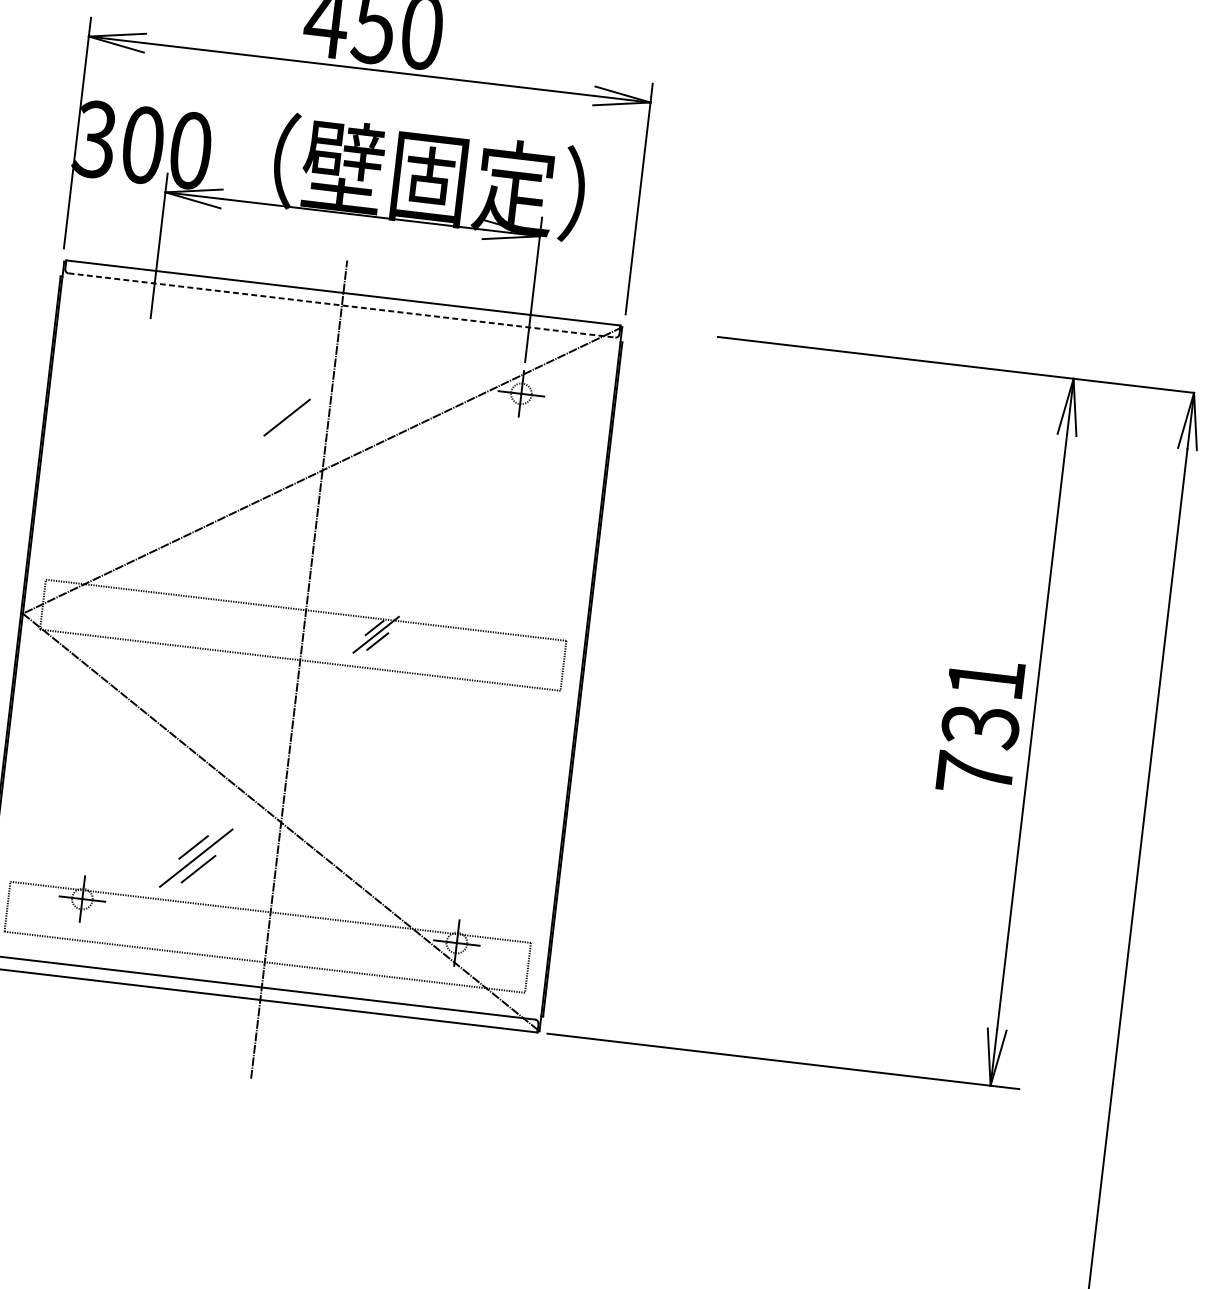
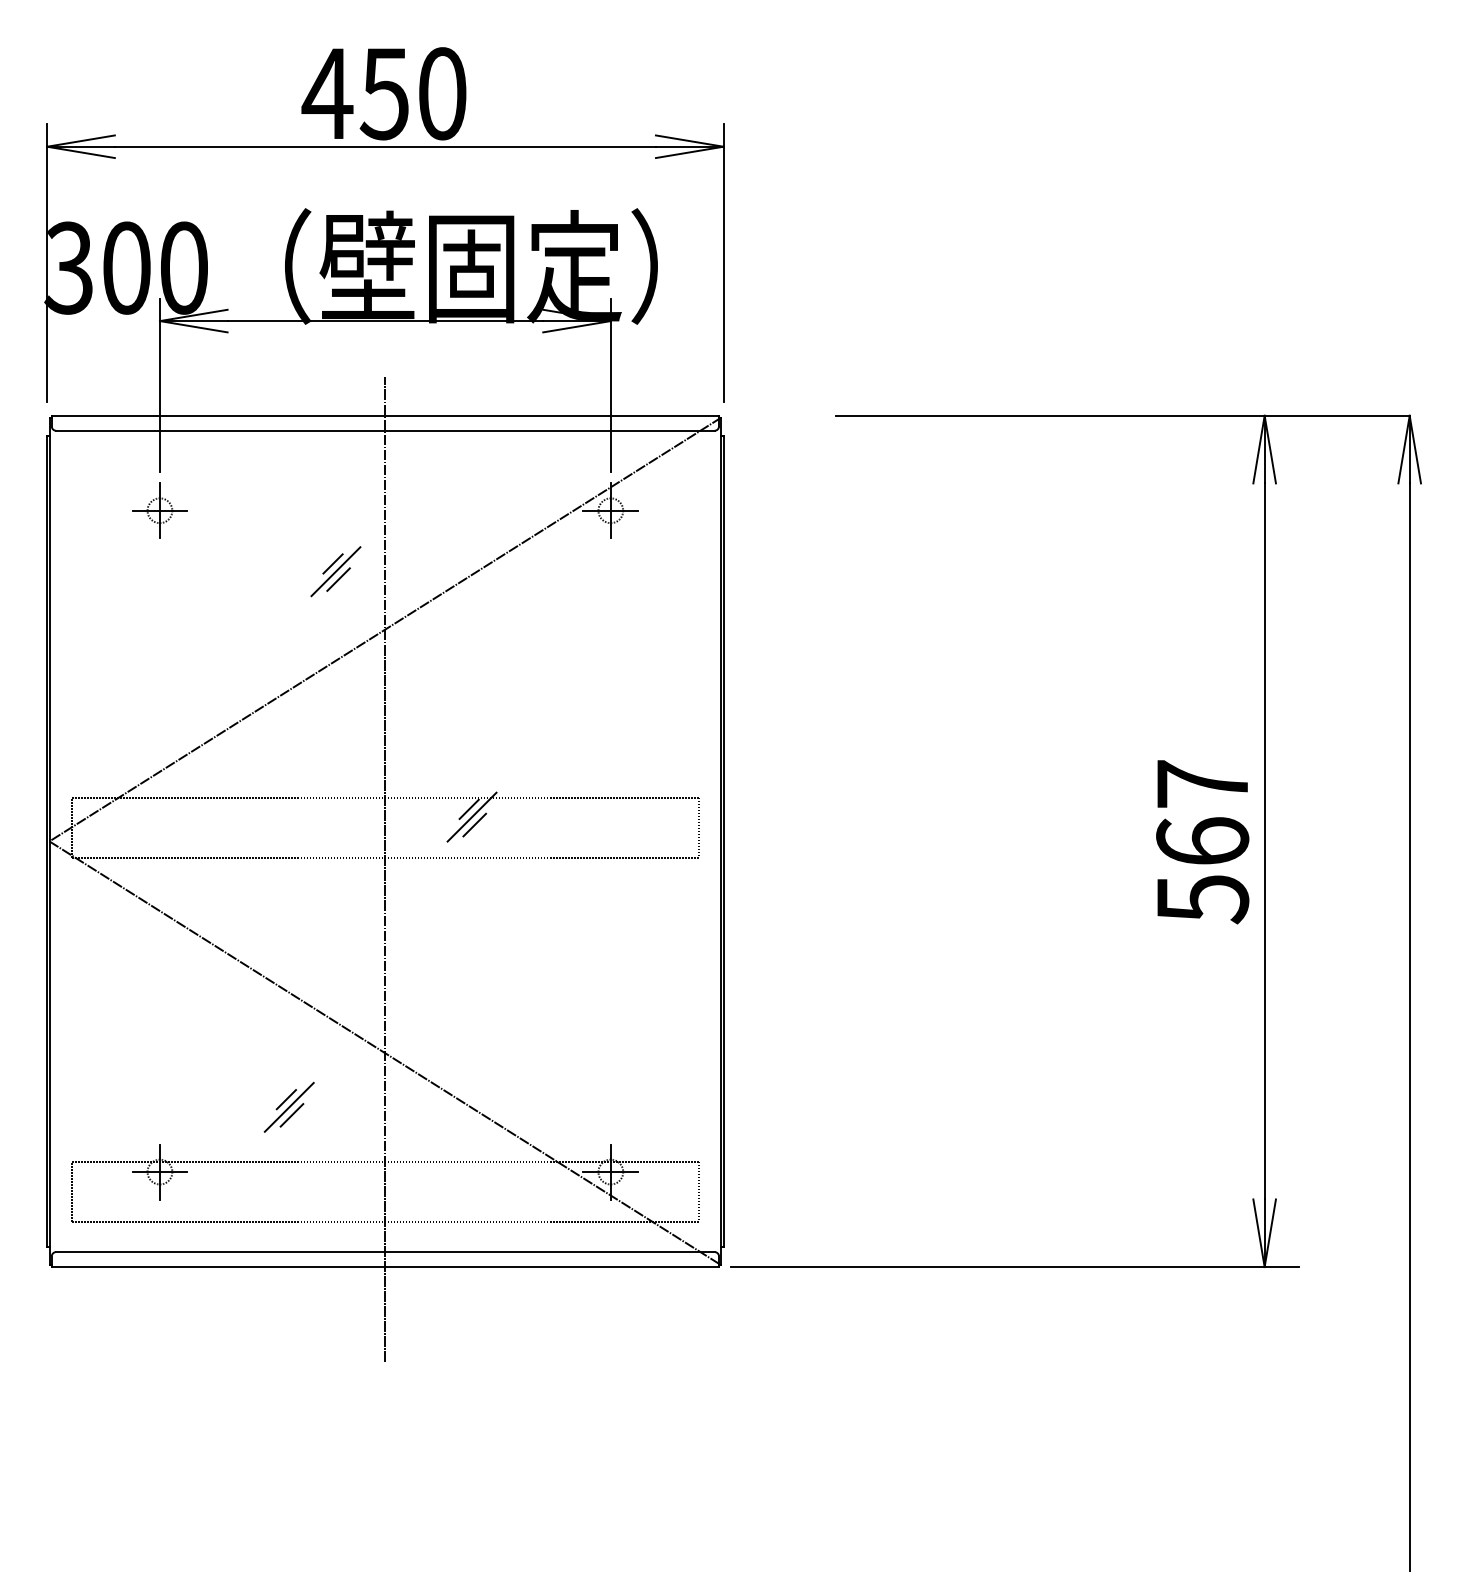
line: (342, 305) -> (385, 430), dashed -> solid
part: (146, 349) -> (159, 510), added
line: (285, 410) -> (332, 563), added
line: (288, 424) -> (338, 579), added
text: (980, 727) -> (1202, 842), 731 -> 567
part: (195, 857) -> (288, 1106), size x0.62

